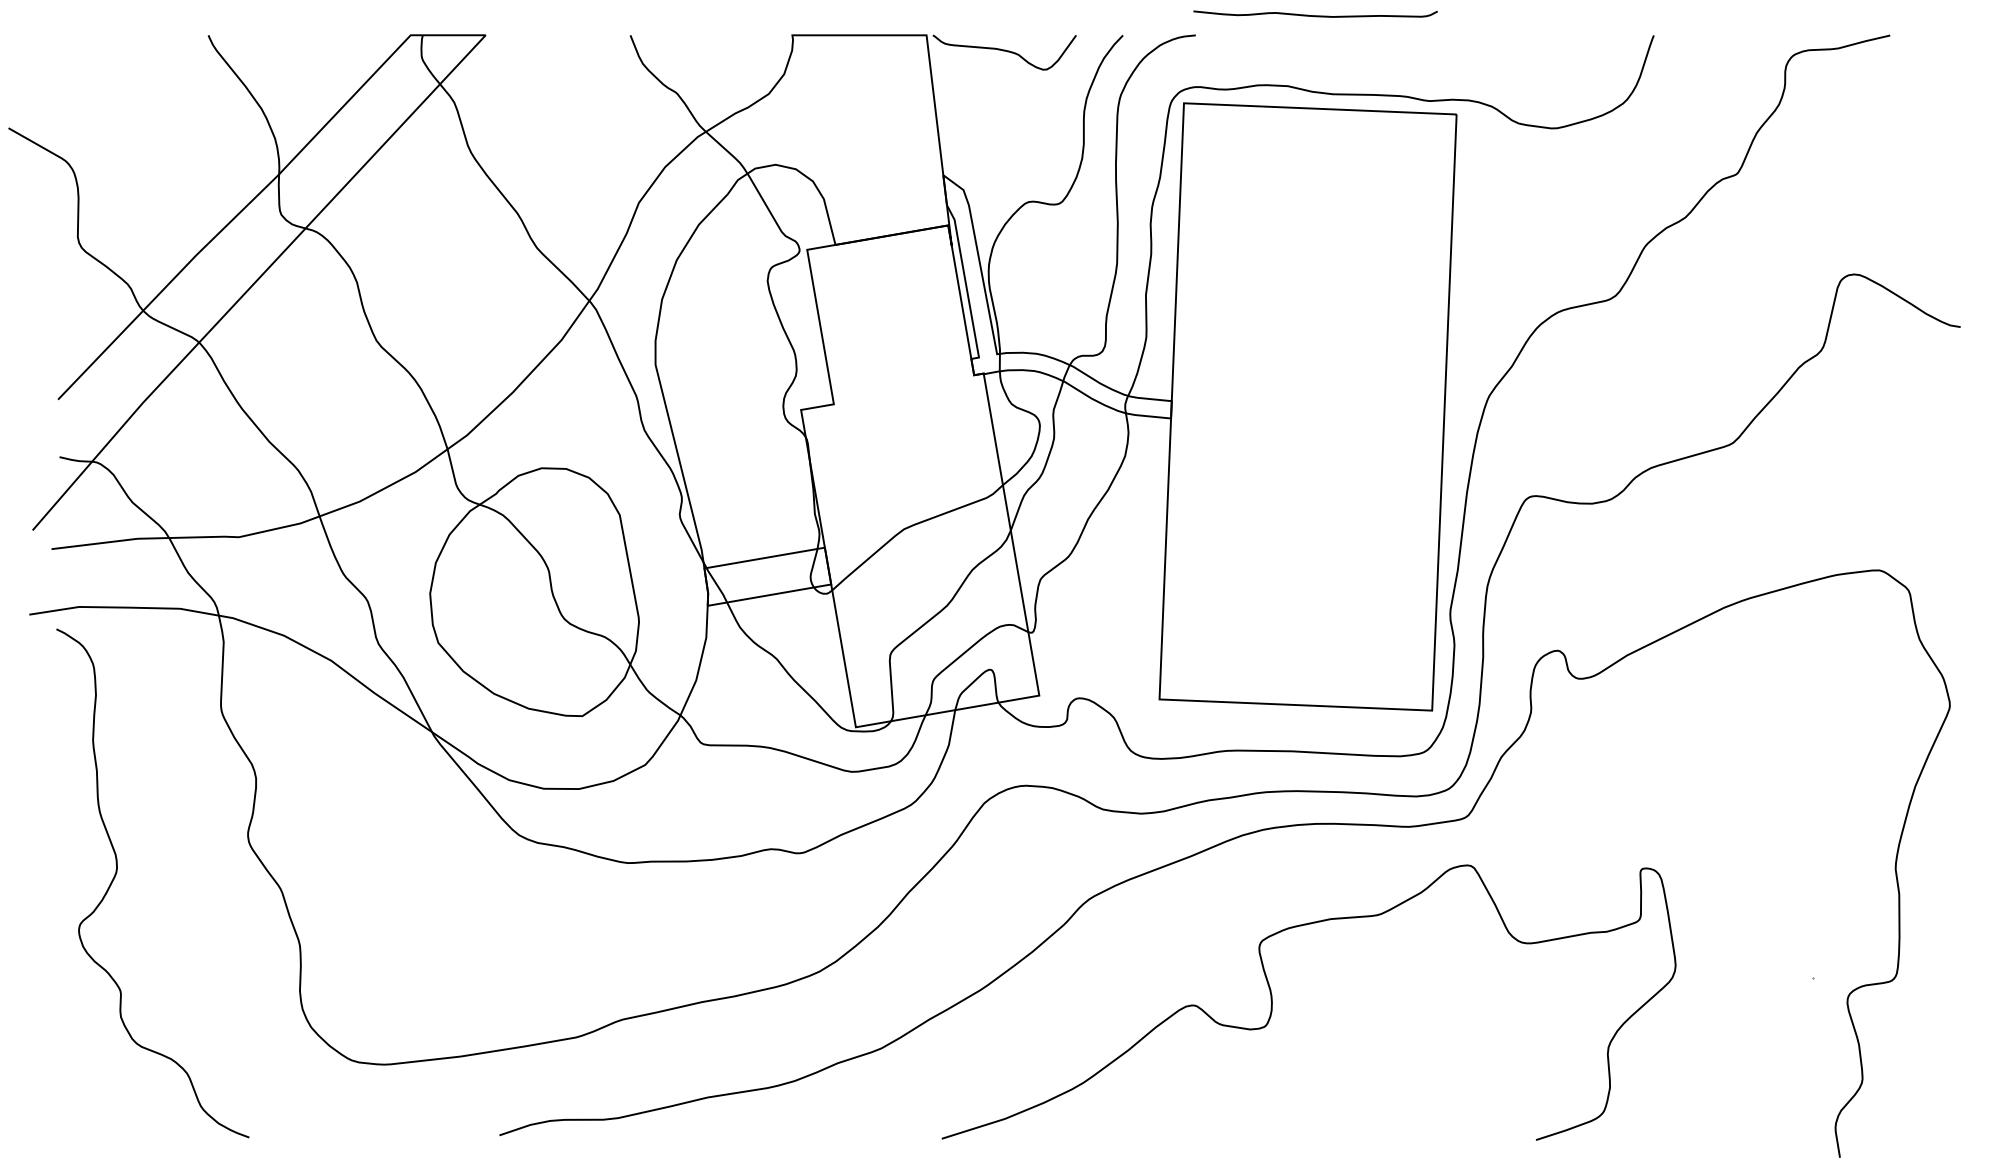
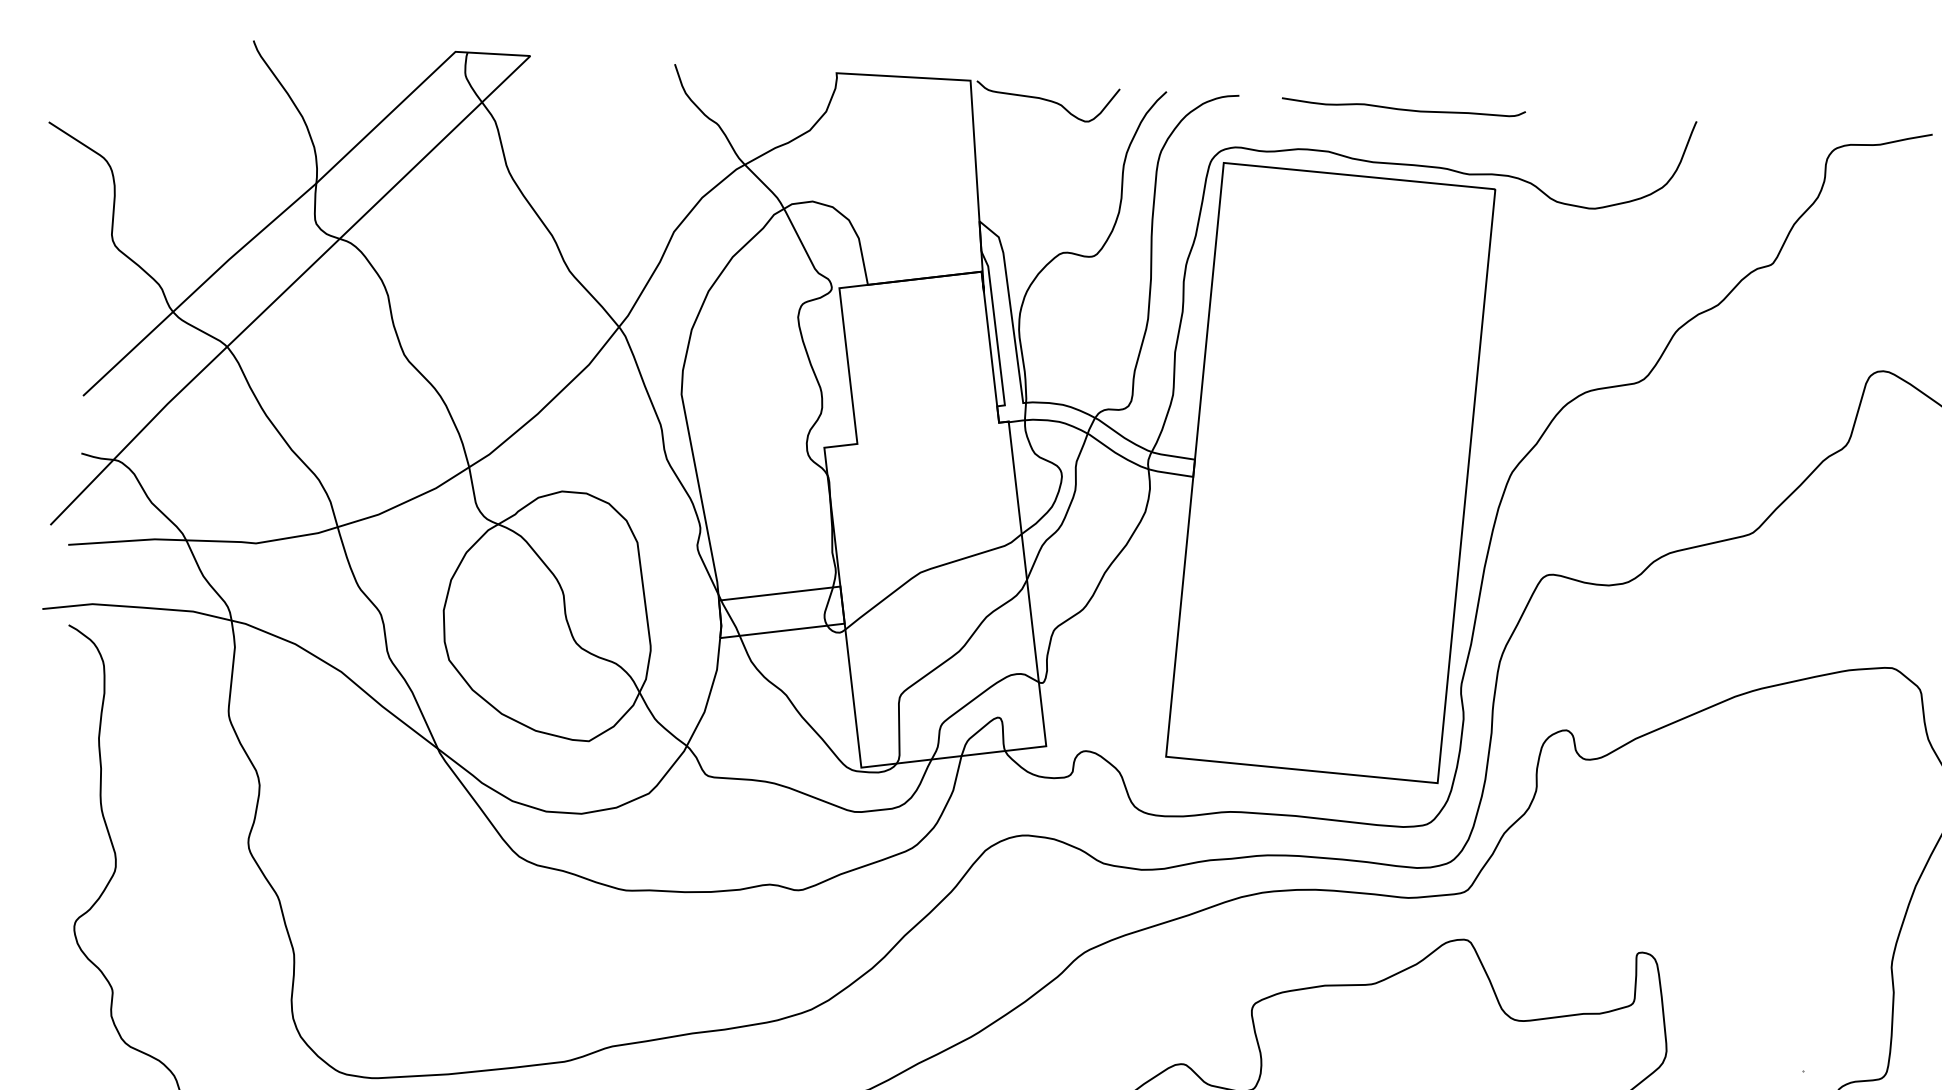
curve: (1315, 15) -> (1403, 109), moved

